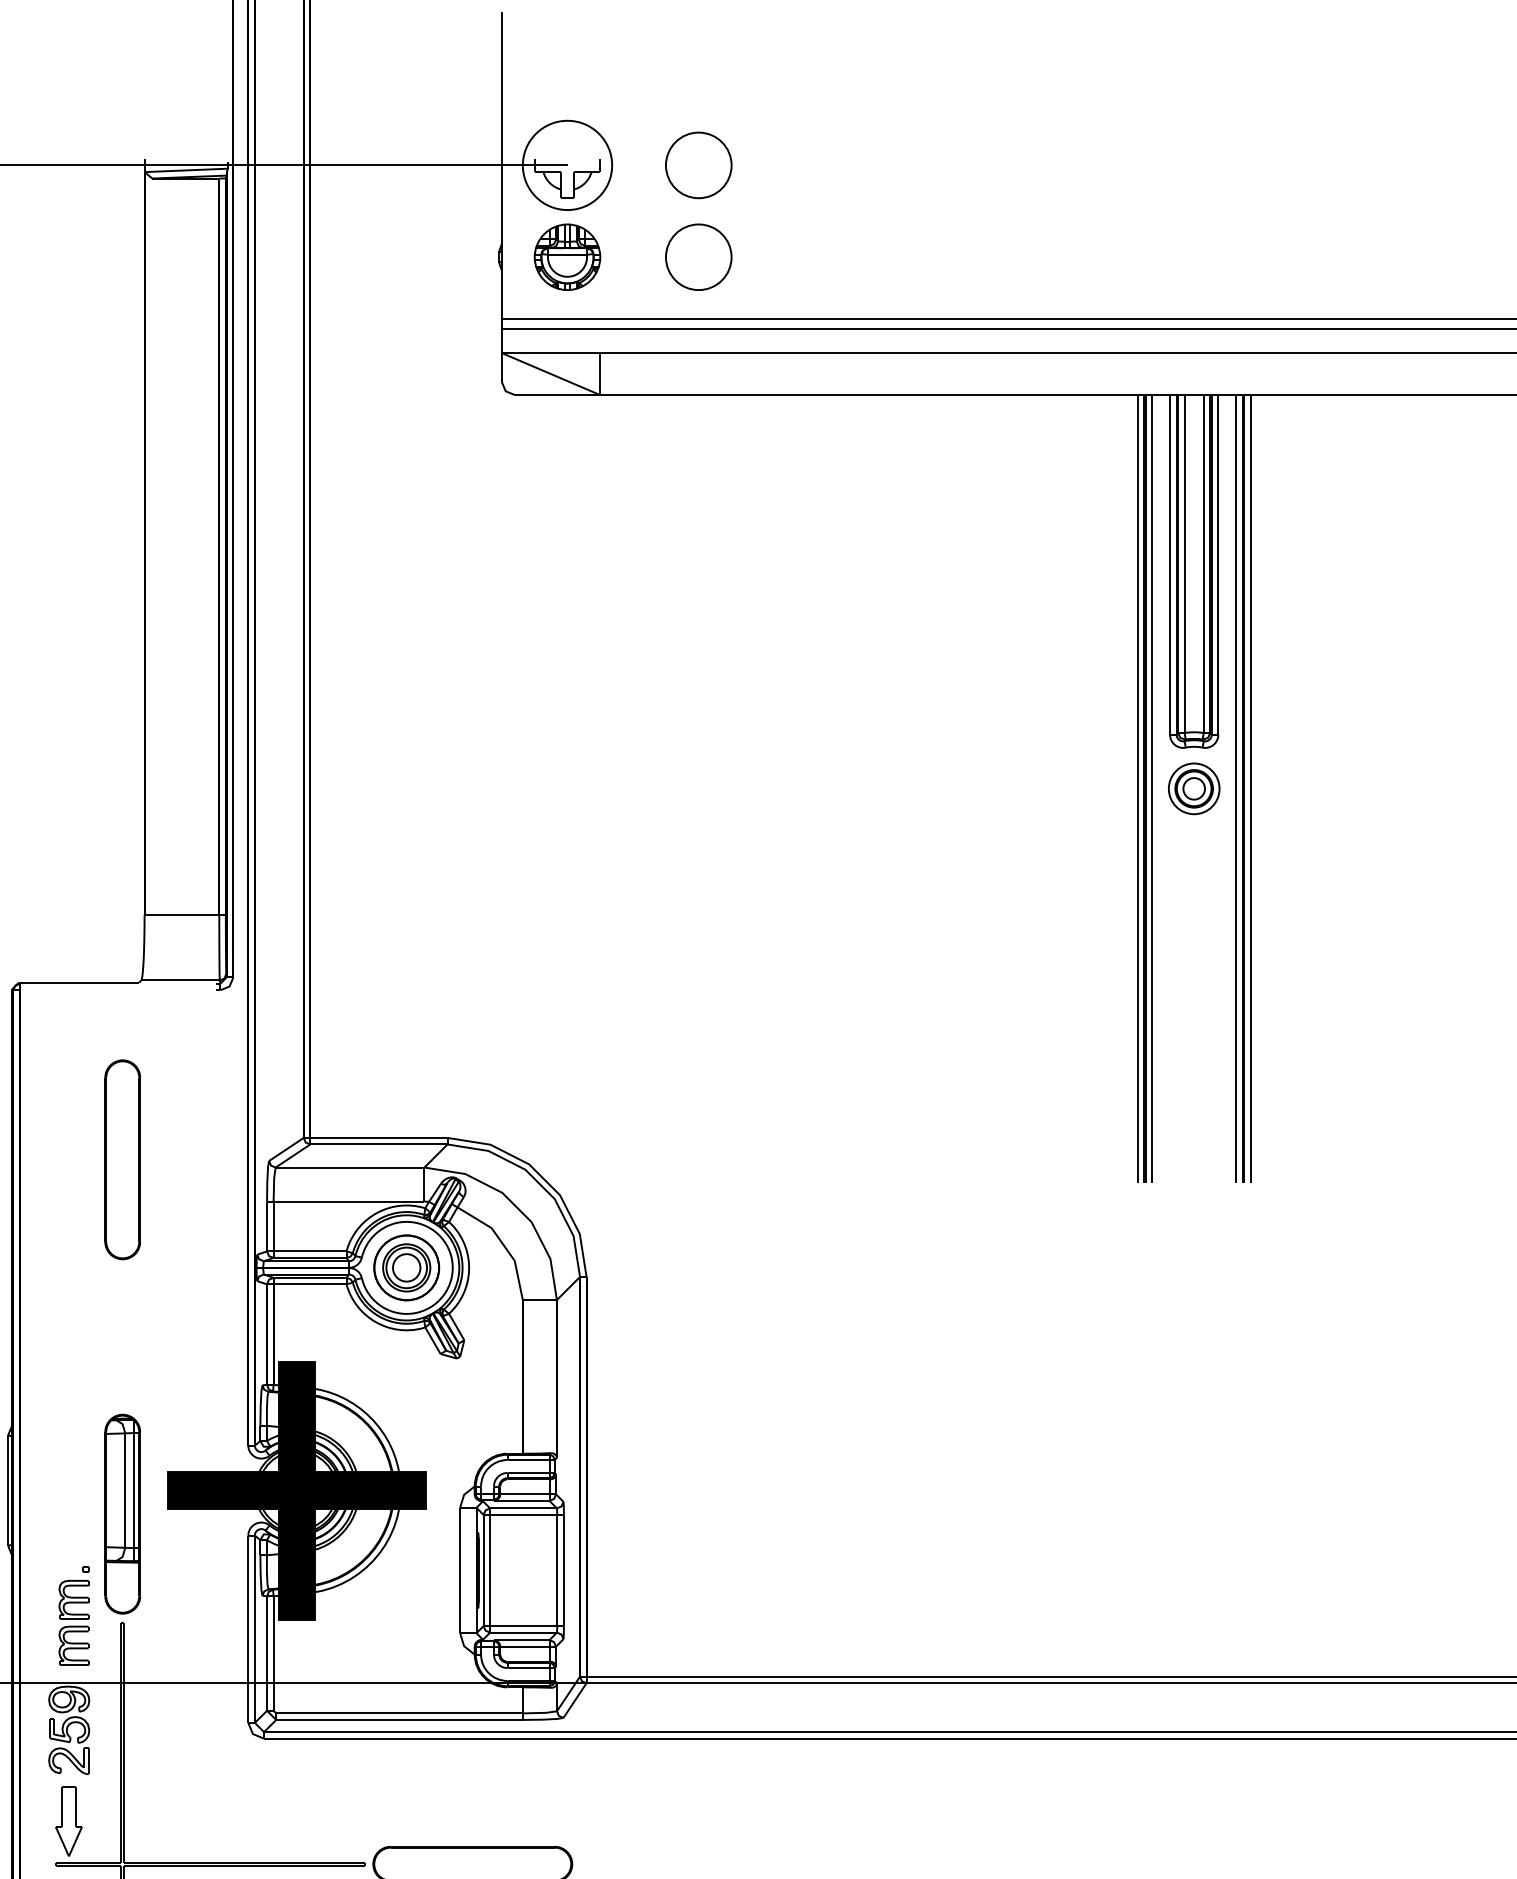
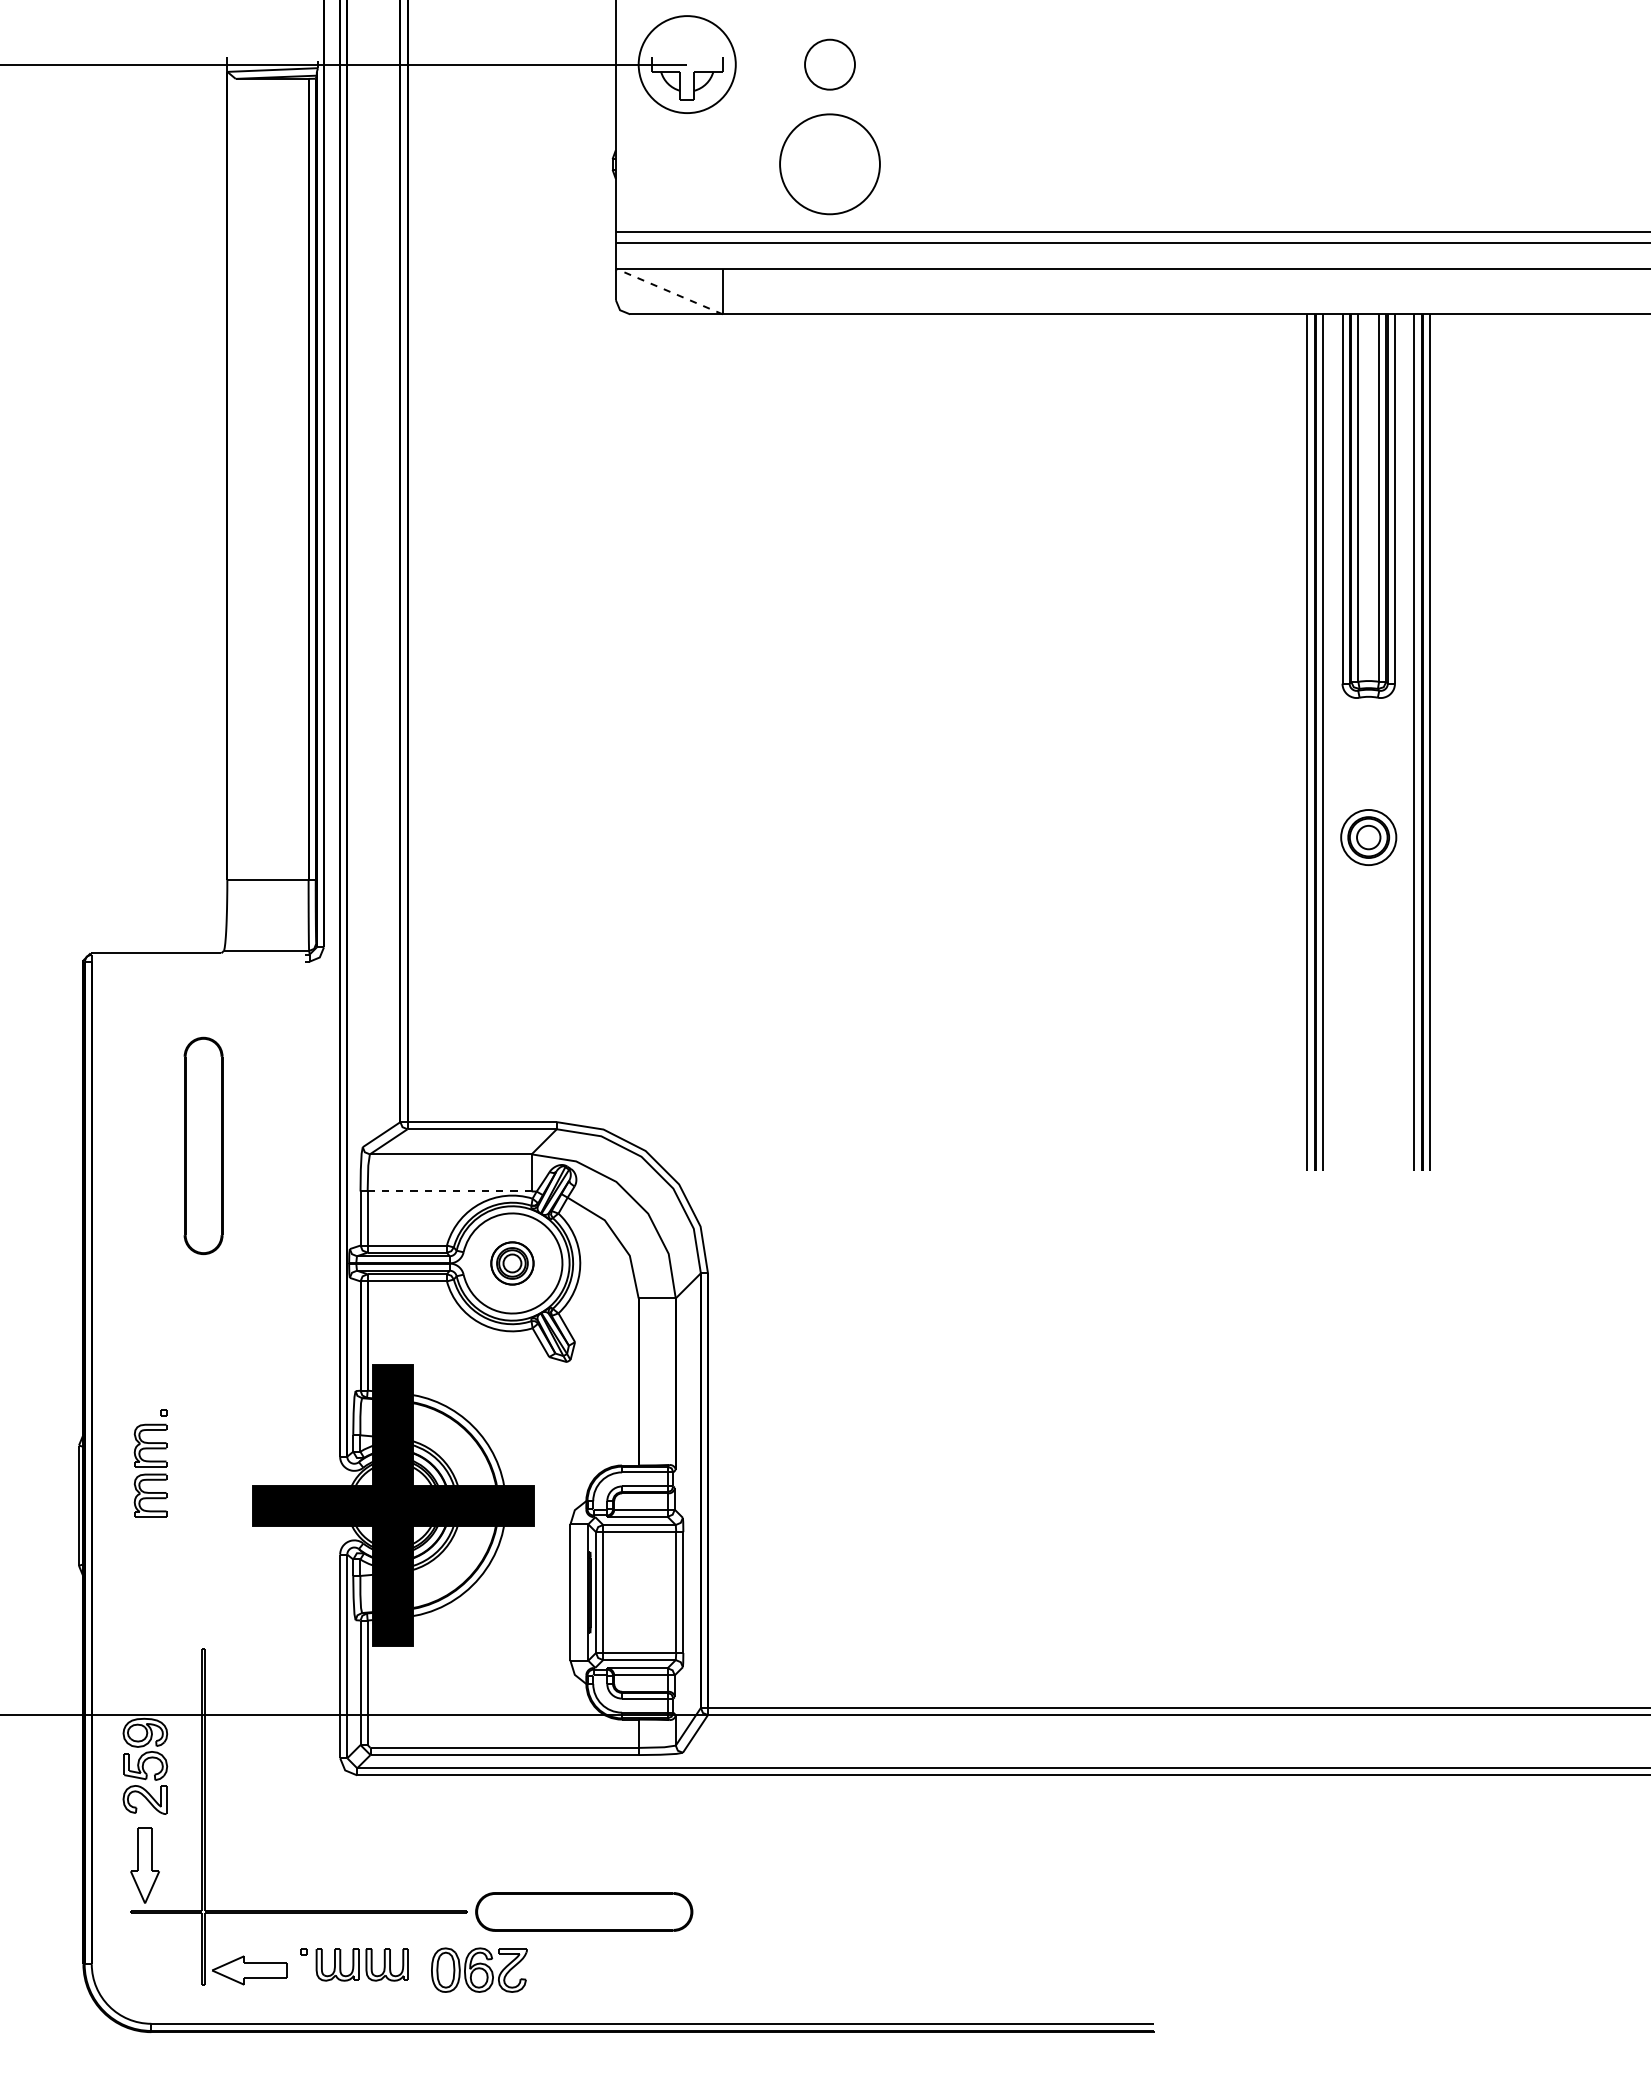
part: (698, 165) -> (829, 64), size x0.7
part: (566, 257) -> (686, 164), removed
part: (698, 257) -> (829, 164), size x1.4
line: (550, 374) -> (668, 291), solid -> dashed
part: (1193, 788) -> (1368, 837), moved
line: (349, 1201) -> (450, 1191), solid -> dashed
part: (406, 1267) -> (512, 1263), size x0.6
part: (122, 1514) -> (203, 1531), removed
part: (73, 1616) -> (150, 1463), moved

